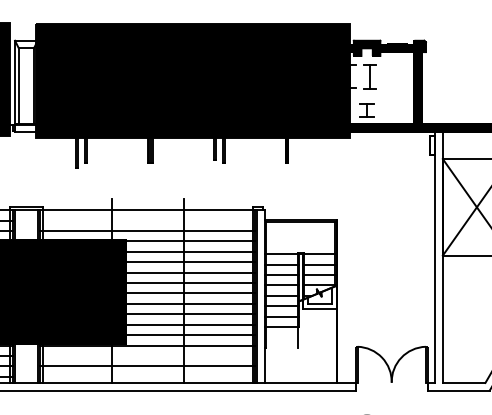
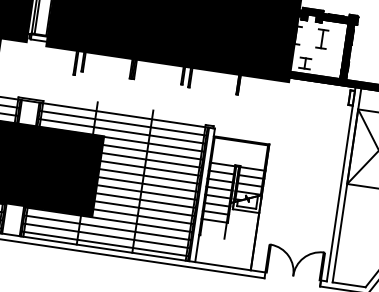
part: (369, 76) -> (321, 38), moved
line: (147, 220) -> (123, 123), added
line: (147, 355) -> (107, 227), added
line: (147, 376) -> (105, 243), added

